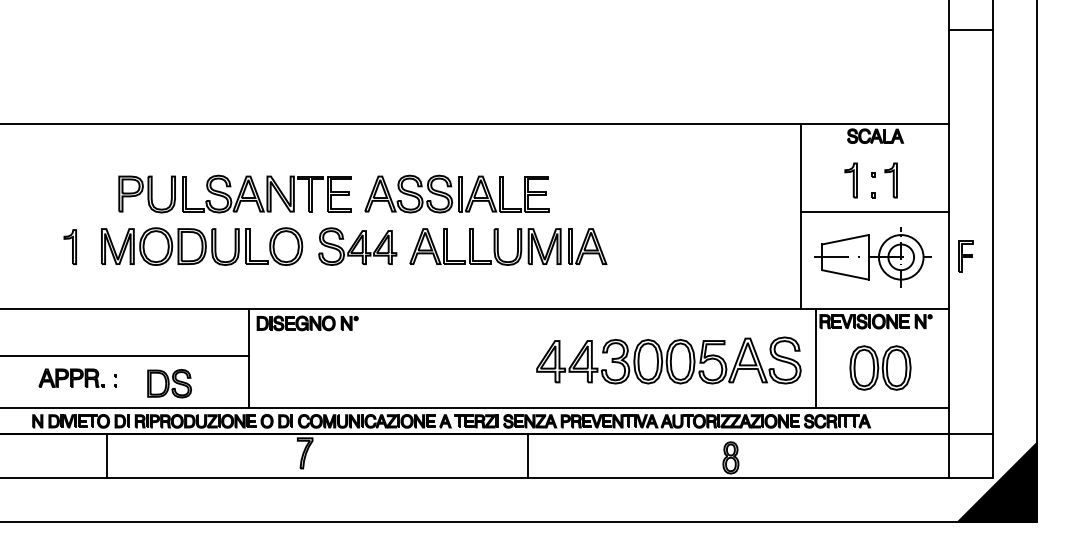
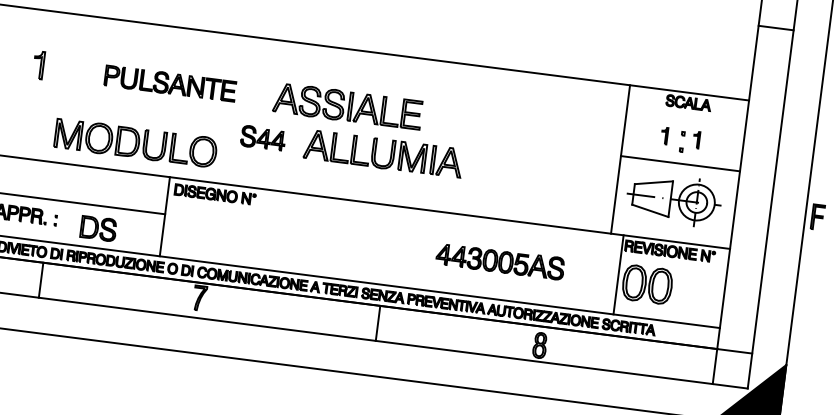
part: (850, 180) -> (664, 135), size x0.6
part: (890, 180) -> (696, 139), size x0.6
part: (234, 193) -> (170, 83), size x0.7
part: (69, 246) -> (38, 64), moved
part: (202, 246) -> (136, 143), moved
part: (357, 246) -> (262, 138), size x0.7
part: (965, 256) -> (817, 217), moved
part: (668, 360) -> (500, 261), size x0.6
part: (880, 367) -> (647, 284), moved

